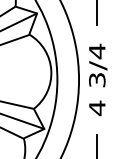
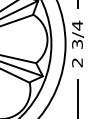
text: (97, 107) -> (77, 62), 4 -> 2

